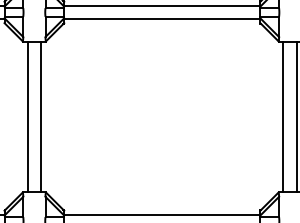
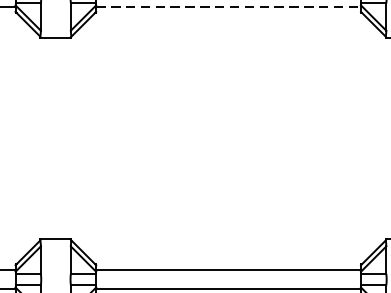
line: (162, 19) -> (228, 7), solid -> dashed
line: (27, 116) -> (46, 137), removed
line: (41, 116) -> (65, 137), removed

